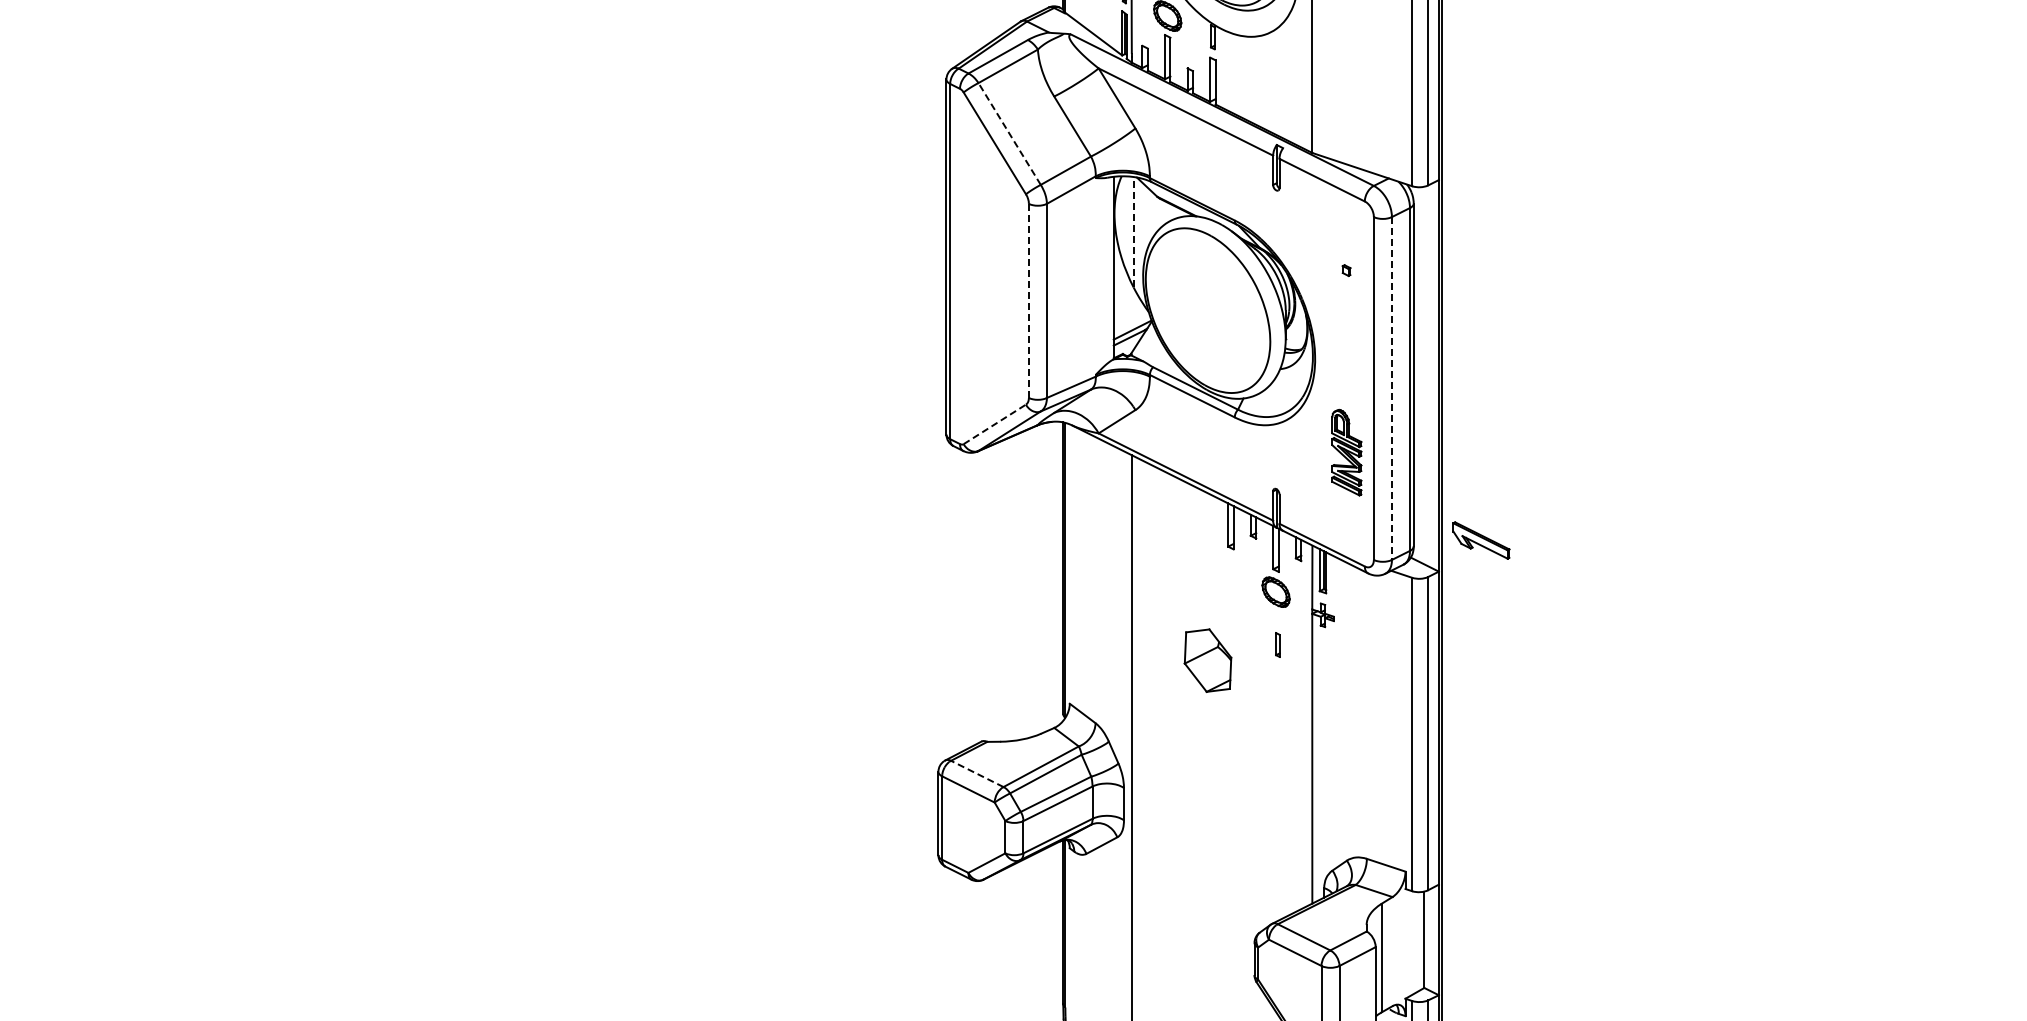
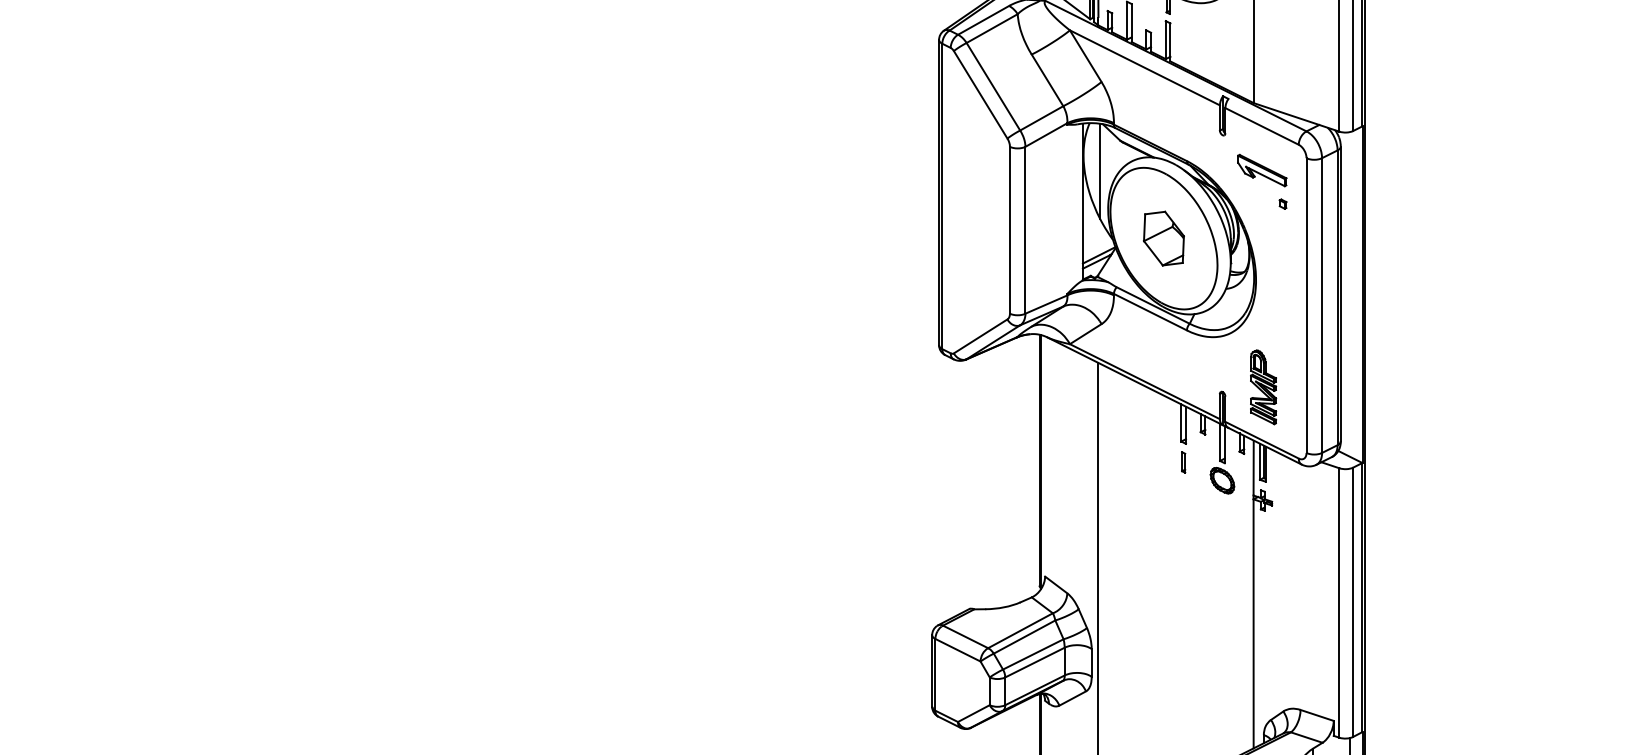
line: (1009, 133) -> (993, 86), dashed -> solid
line: (1133, 231) -> (1099, 170), dashed -> solid
line: (1028, 300) -> (1009, 229), dashed -> solid
line: (1391, 389) -> (1321, 306), dashed -> solid
line: (994, 424) -> (980, 336), dashed -> solid
part: (1346, 452) -> (1263, 387), moved
part: (1481, 540) -> (1262, 170), moved
part: (1277, 644) -> (1183, 462), moved
part: (1207, 660) -> (1163, 238), moved
line: (976, 773) -> (964, 636), dashed -> solid

